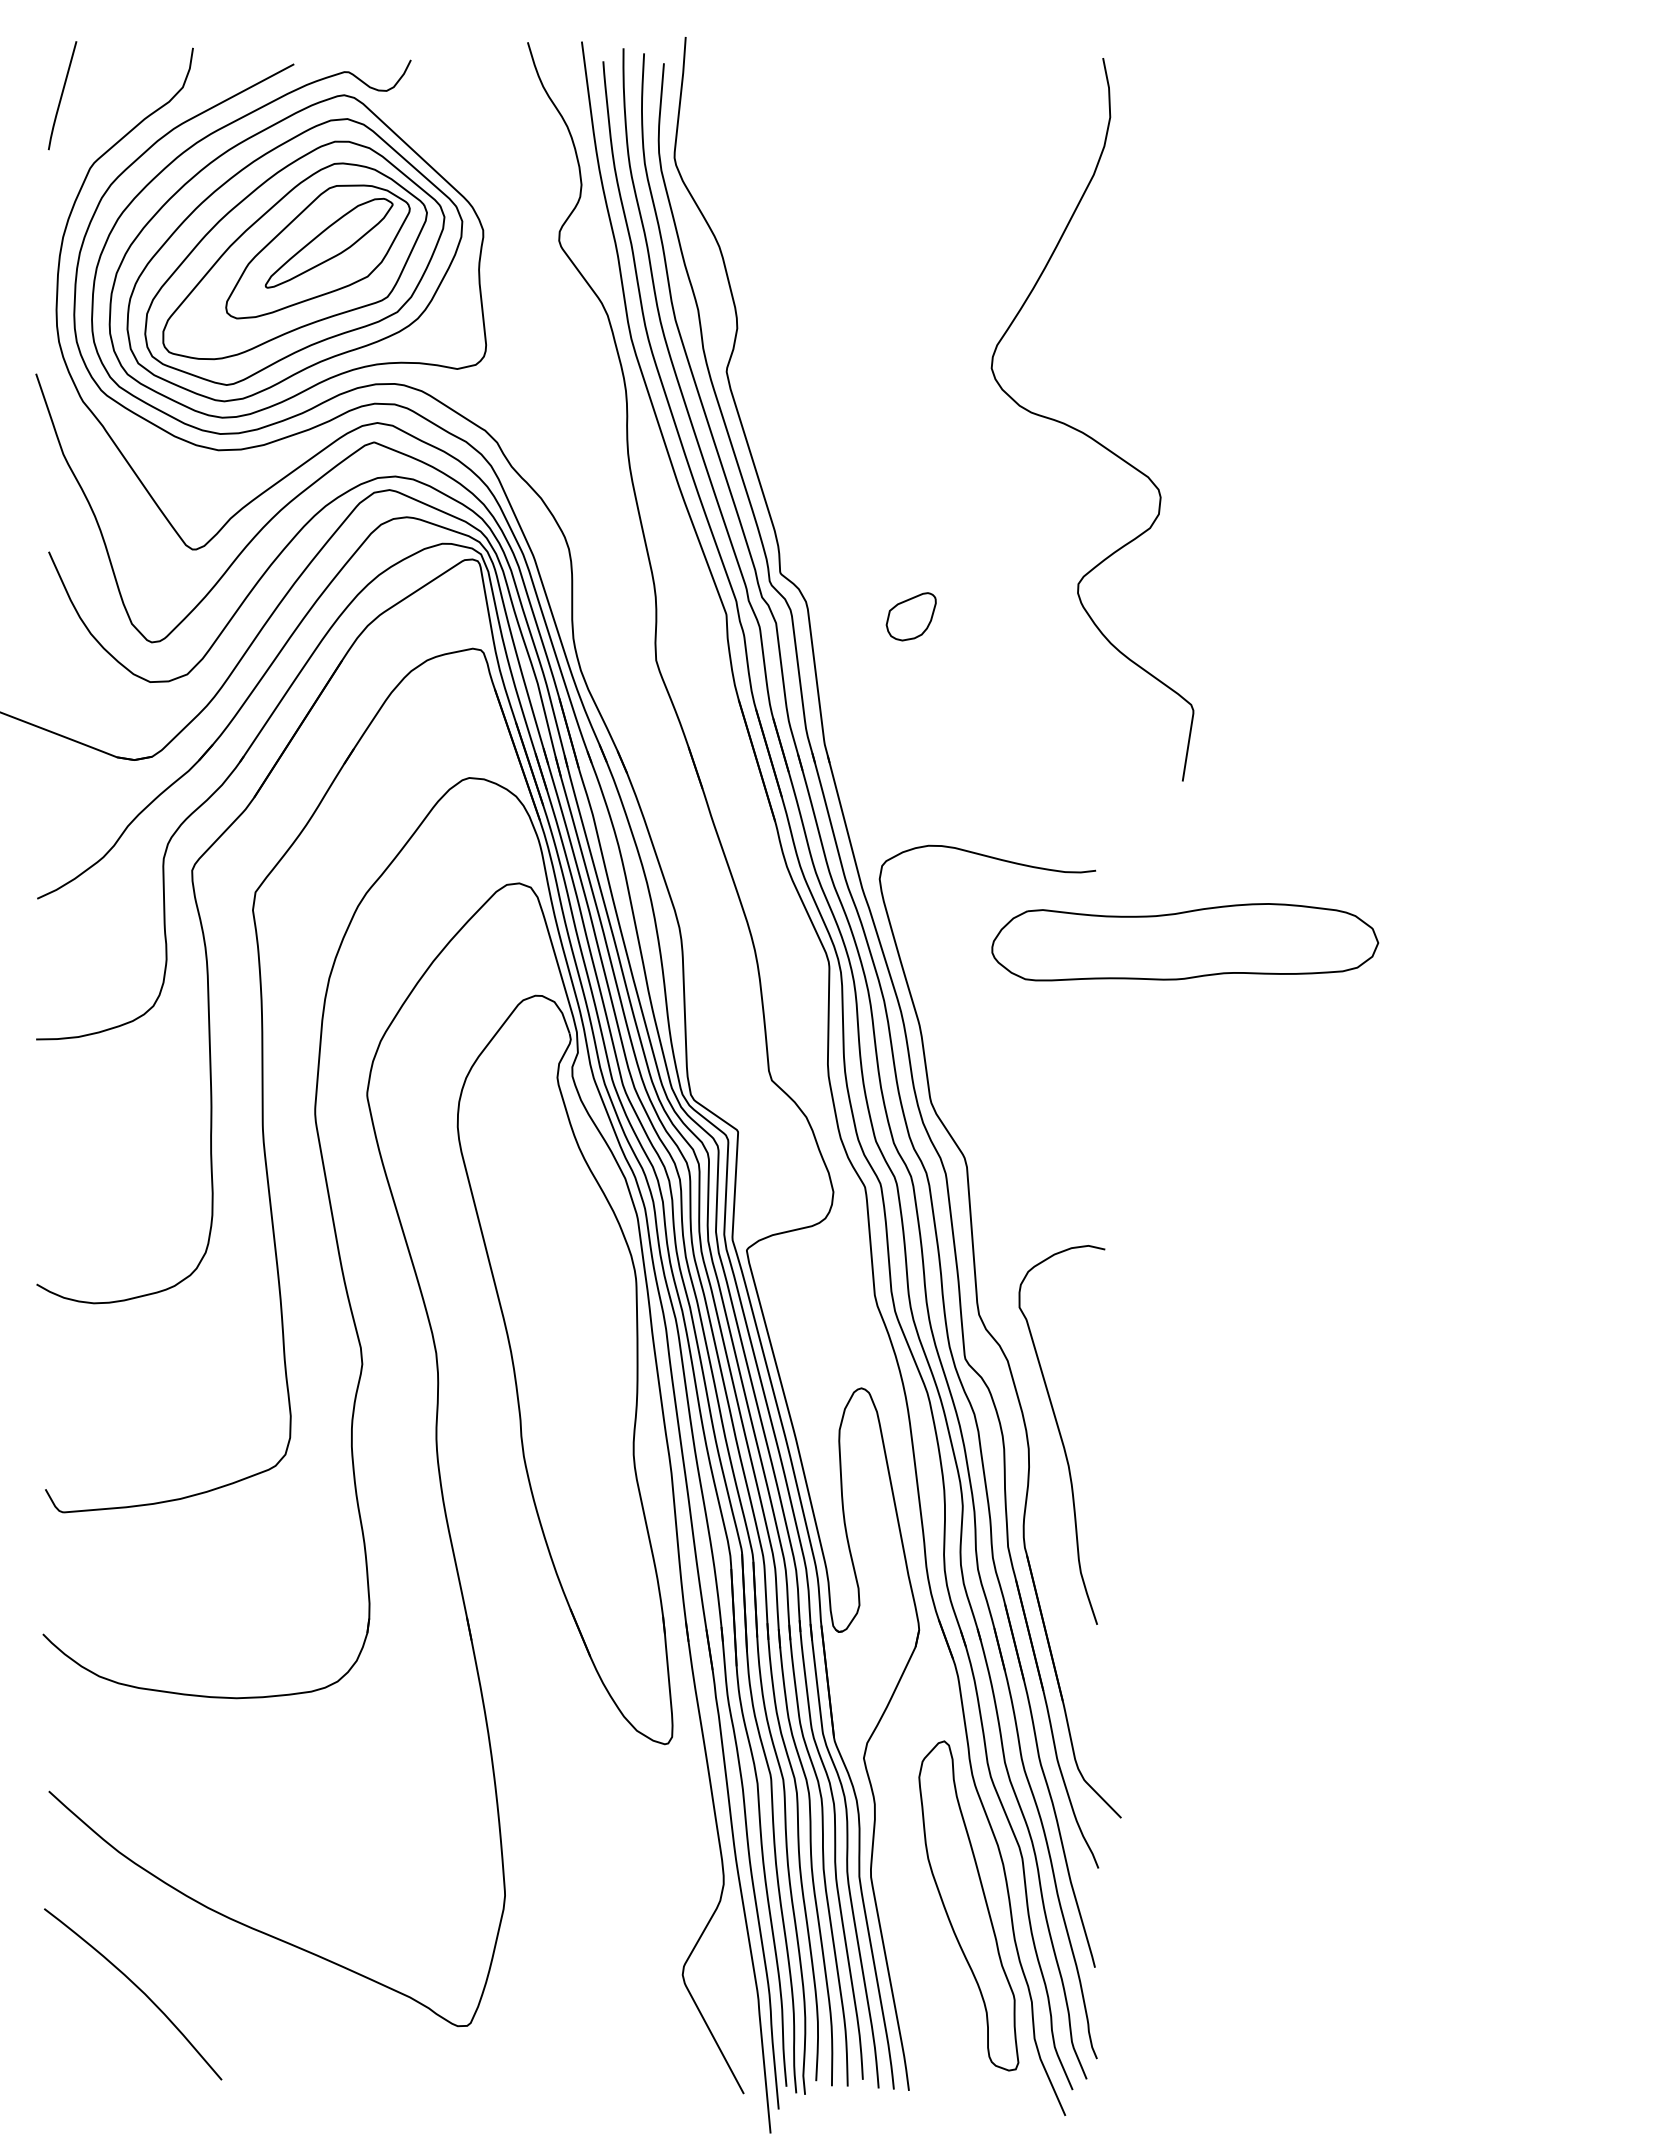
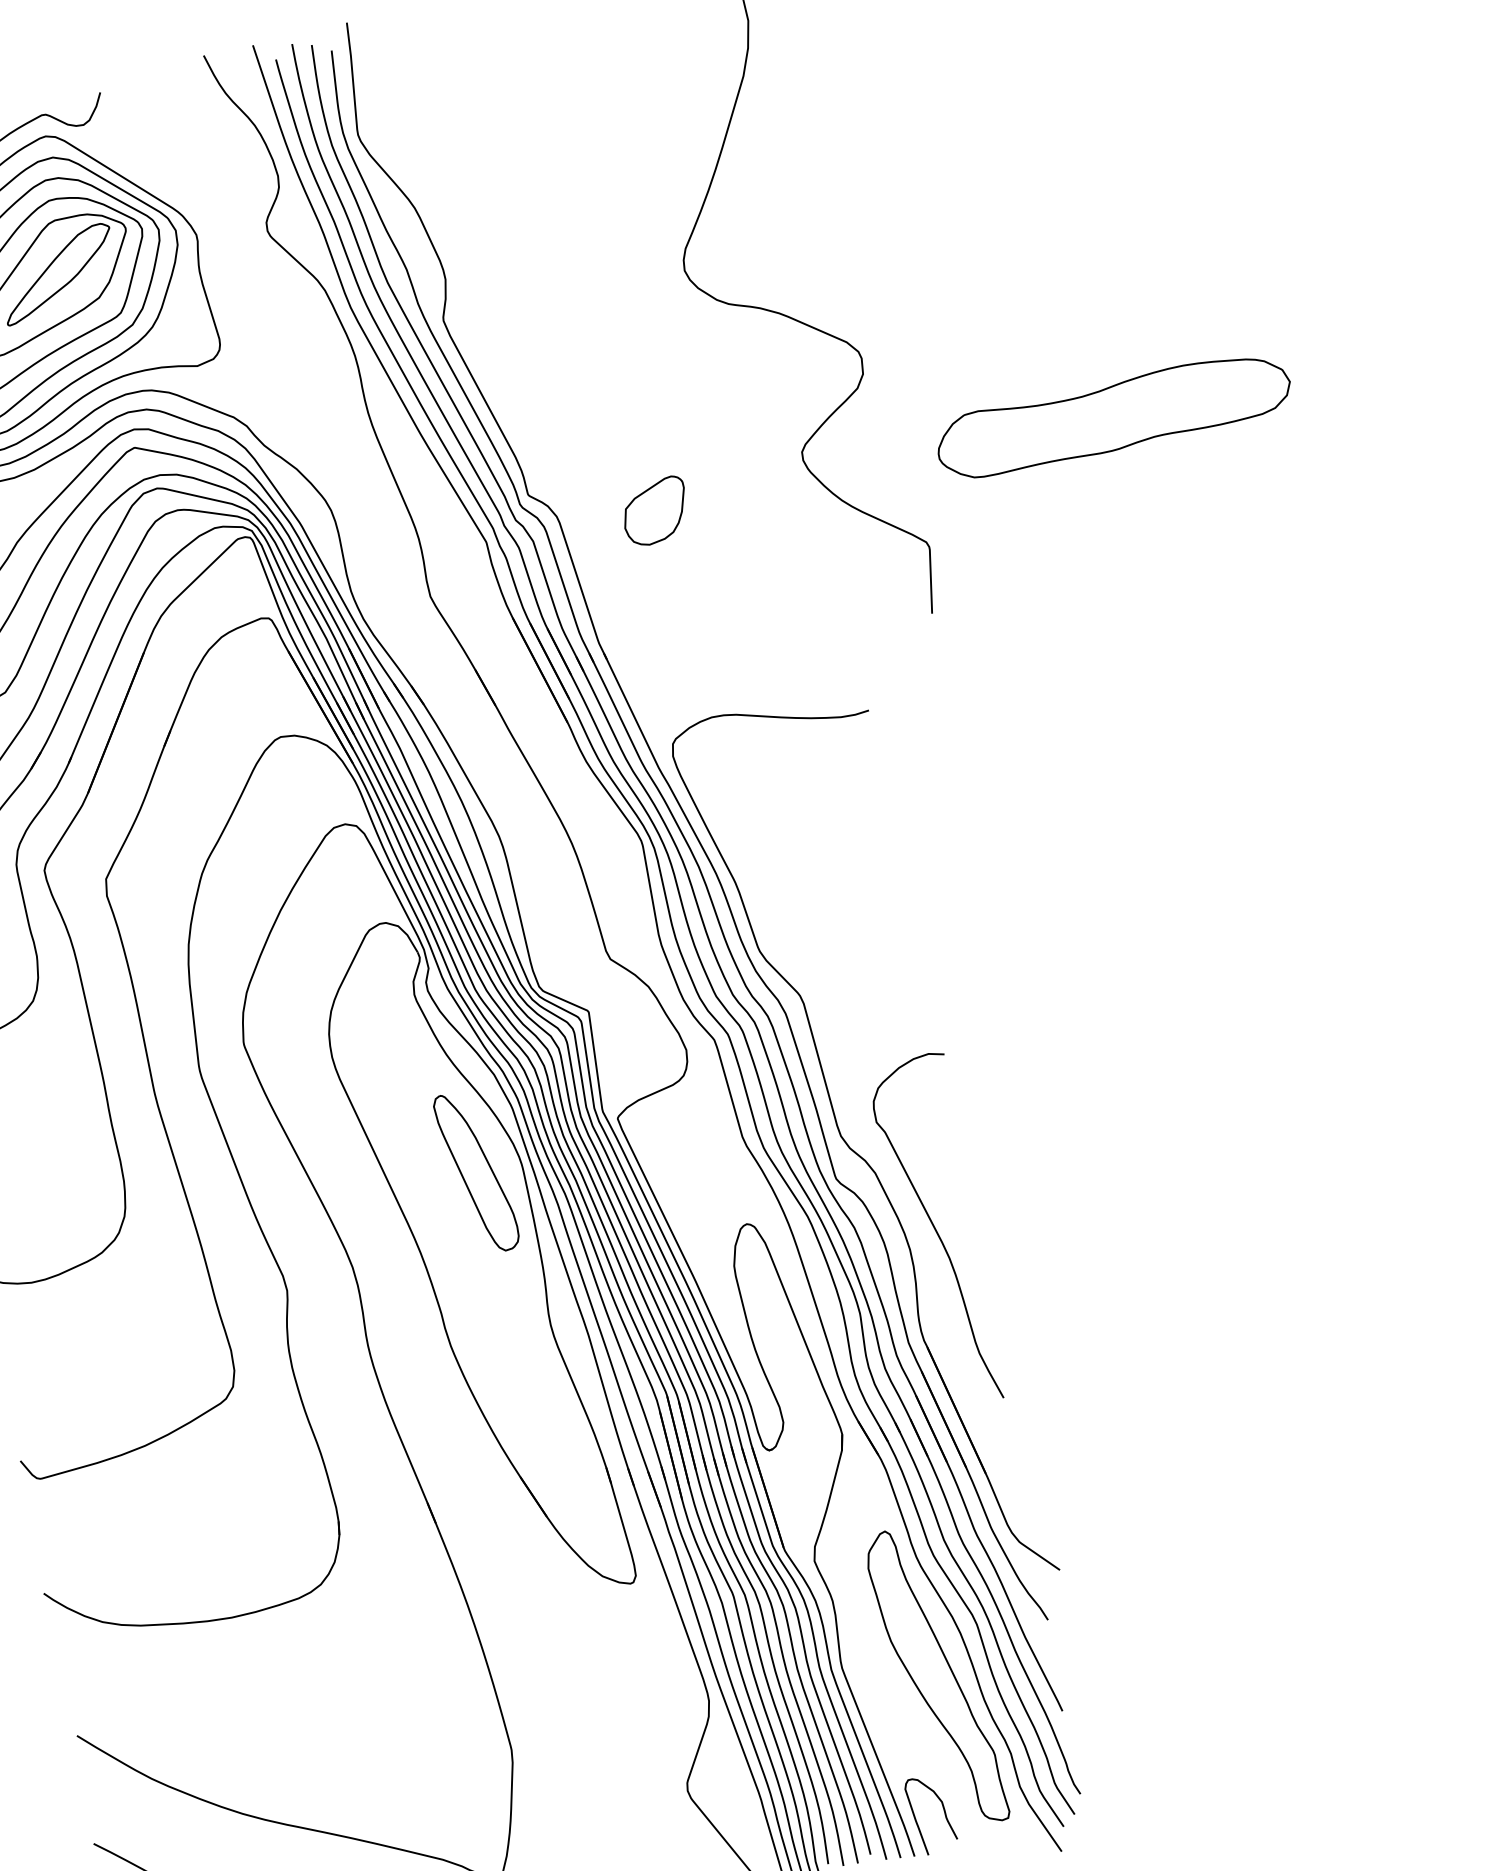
part: (911, 616) -> (655, 511), size x1.43
part: (1185, 942) -> (1113, 415), moved
part: (586, 1278) -> (476, 1172), added
curve: (948, 2045) -> (942, 1808), added

